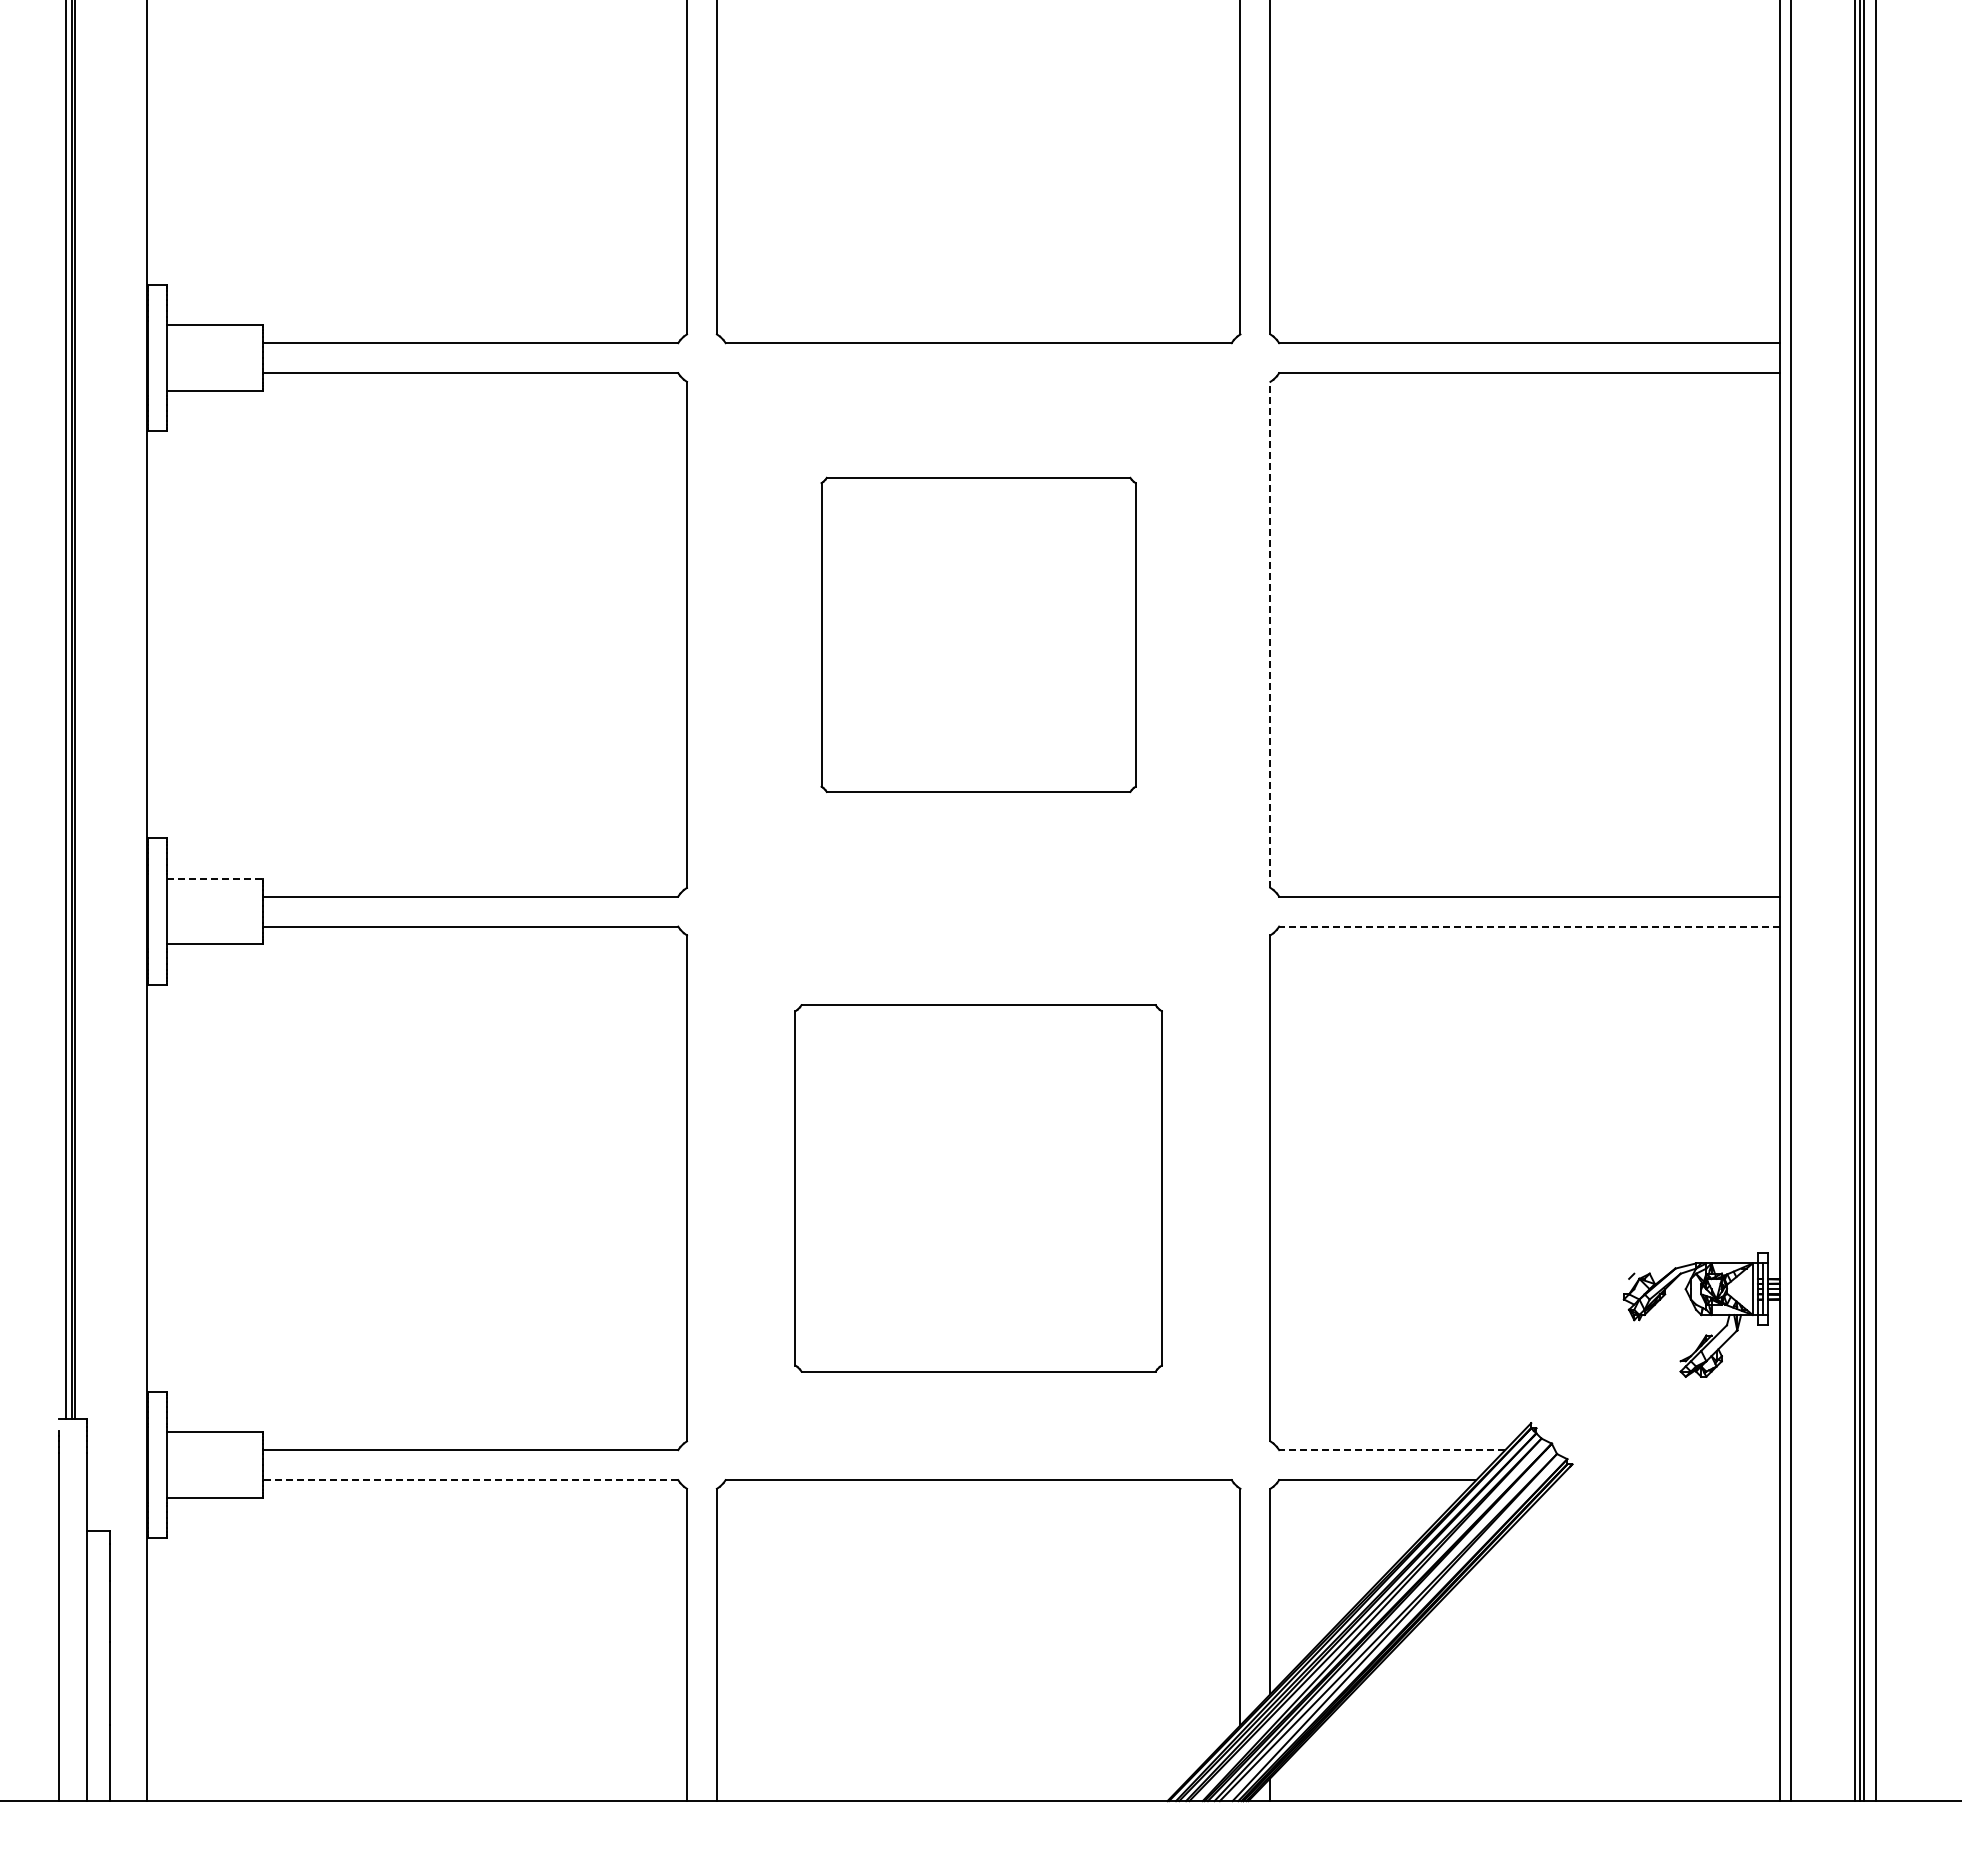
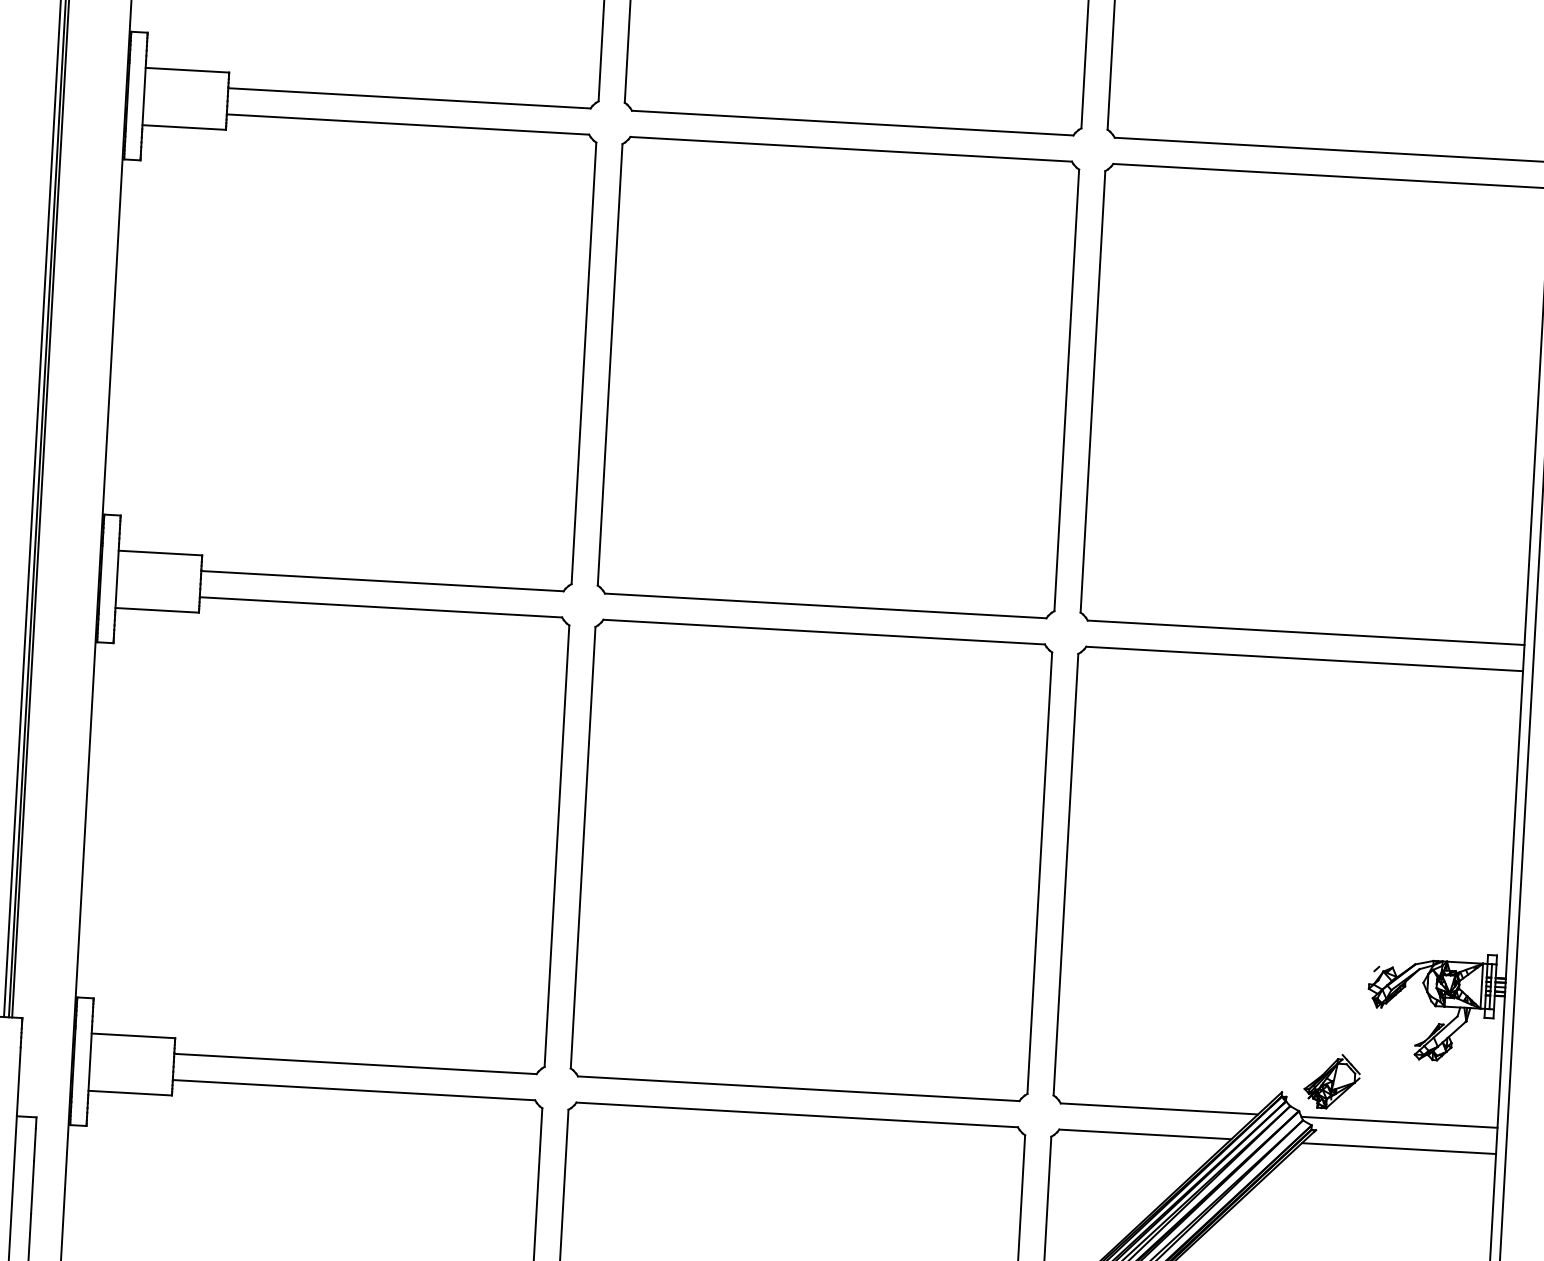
part: (978, 634) -> (838, 377), size x1.67
line: (1270, 634) -> (1093, 391), dashed -> solid
line: (215, 878) -> (160, 552), dashed -> solid
line: (1528, 926) -> (1303, 658), dashed -> solid
part: (978, 1188) -> (811, 860), size x1.43
part: (1587, 1407) -> (1331, 1081), added
line: (1391, 1450) -> (1158, 1109), dashed -> solid
line: (1667, 1450) -> (1399, 1122), added
line: (470, 1480) -> (353, 1090), dashed -> solid
line: (1668, 1480) -> (1398, 1148), added

